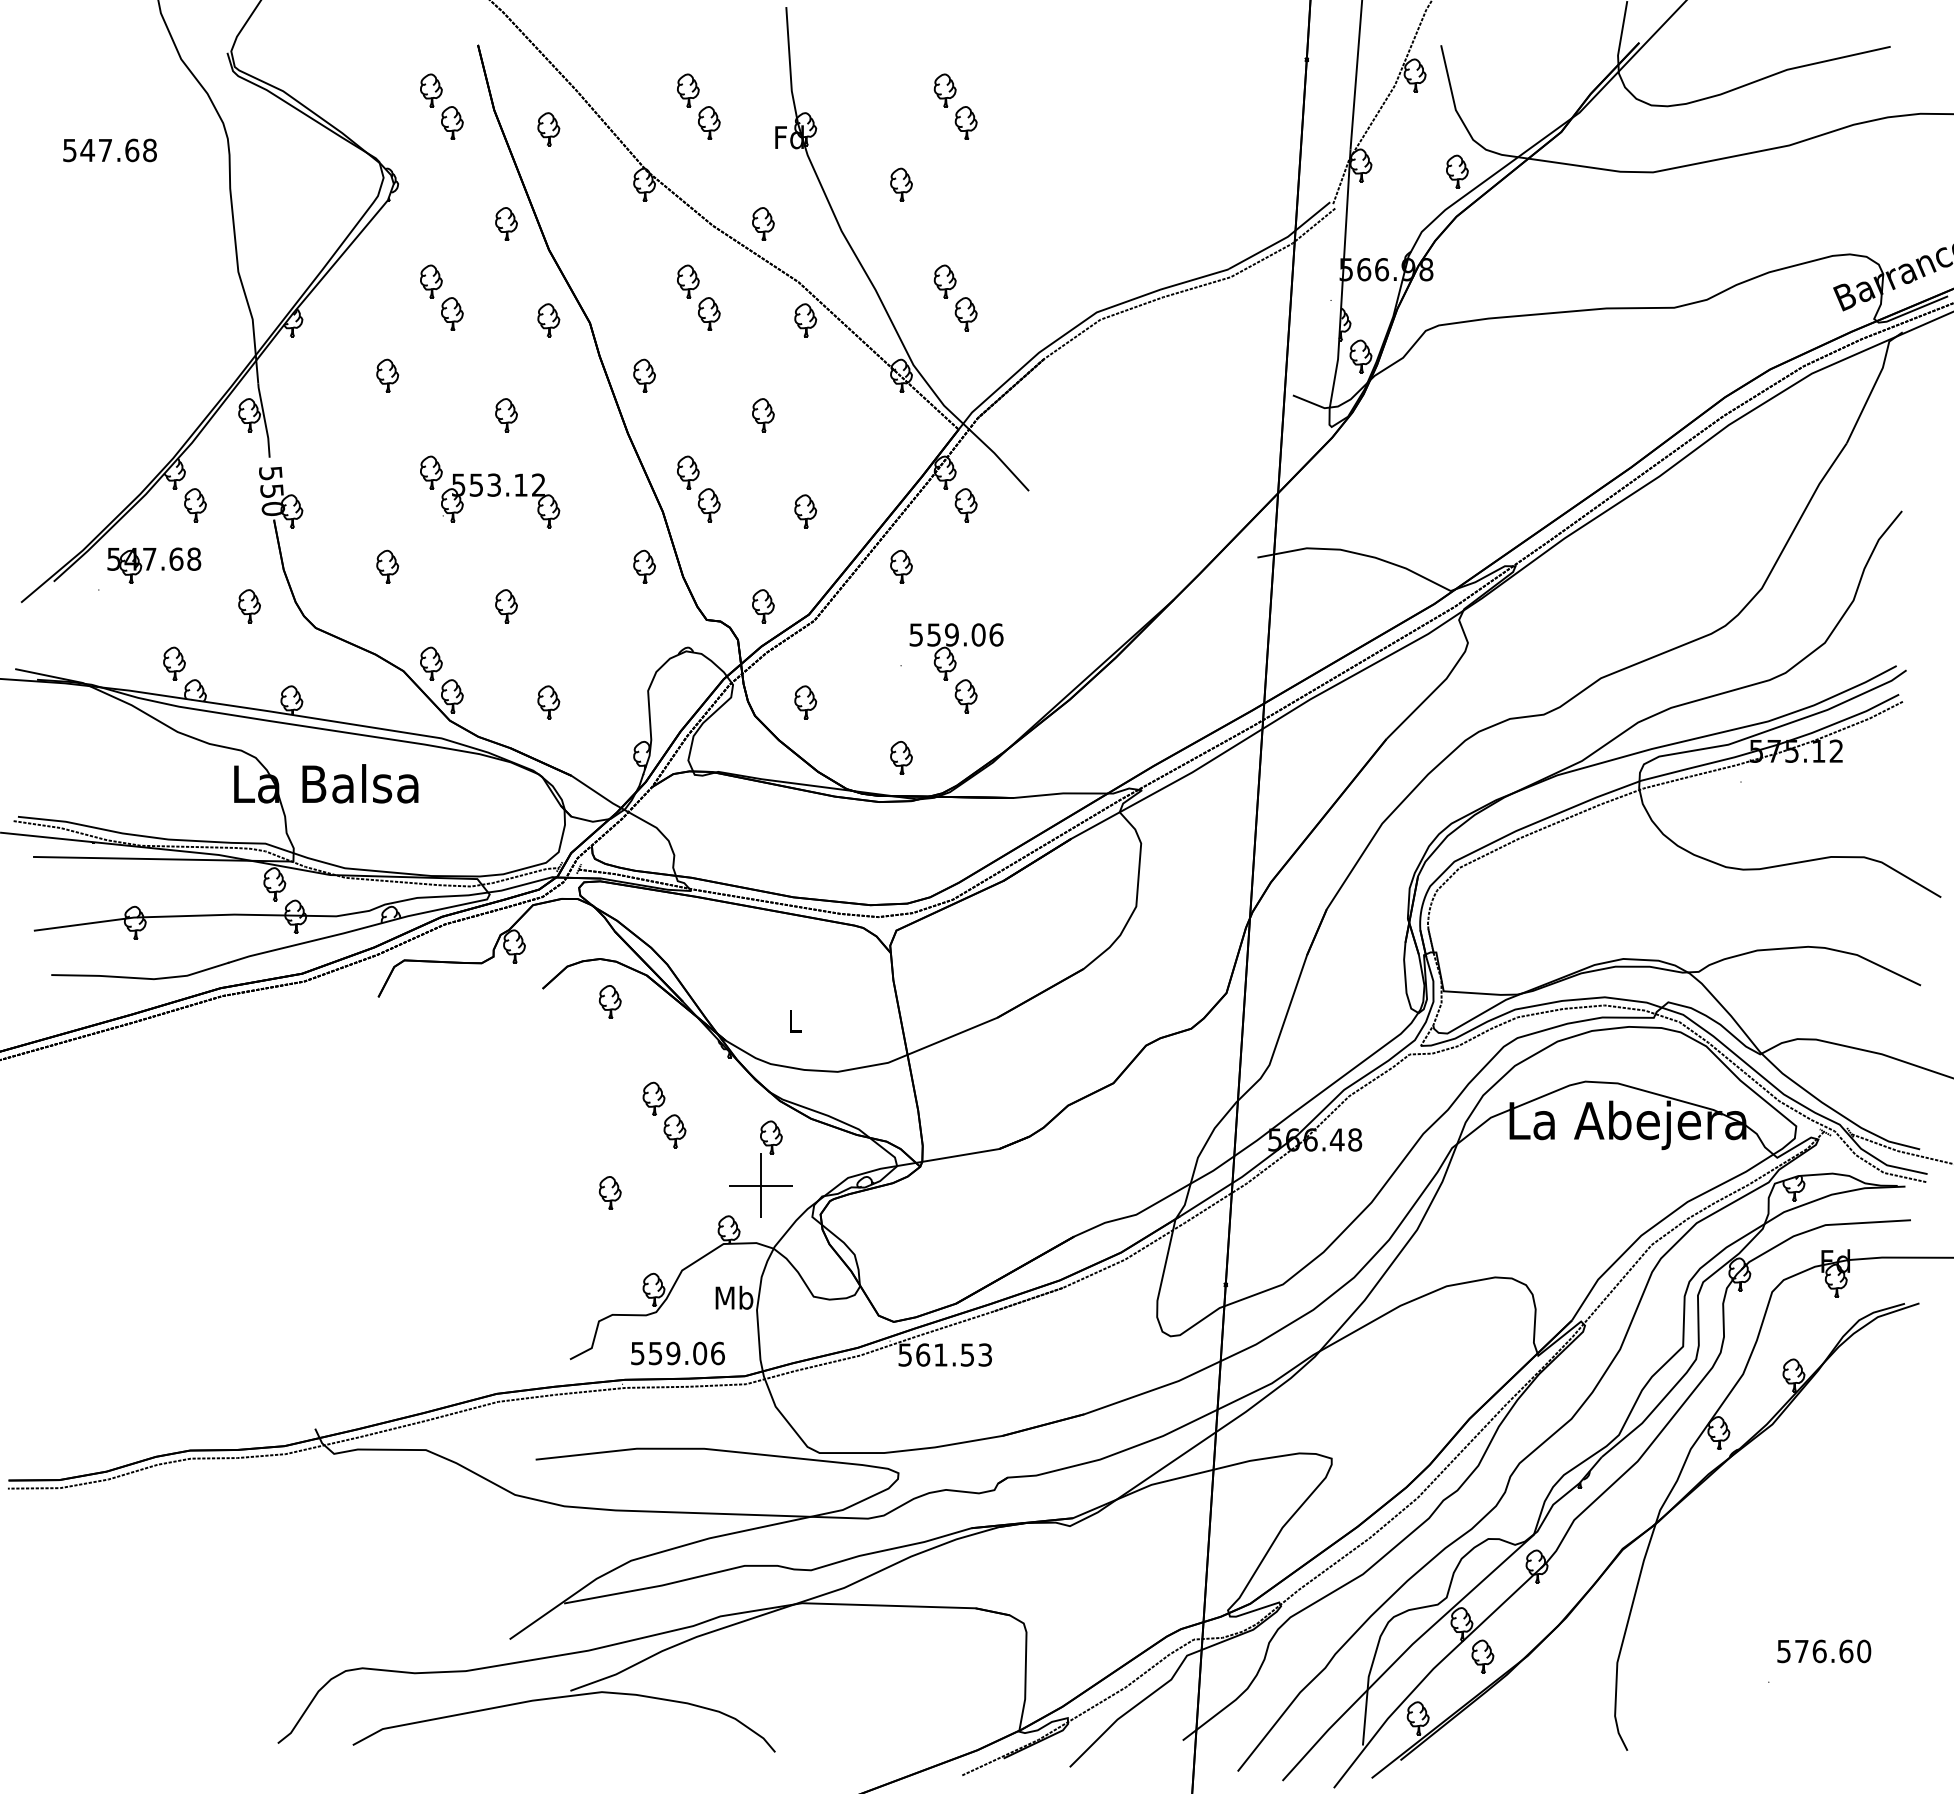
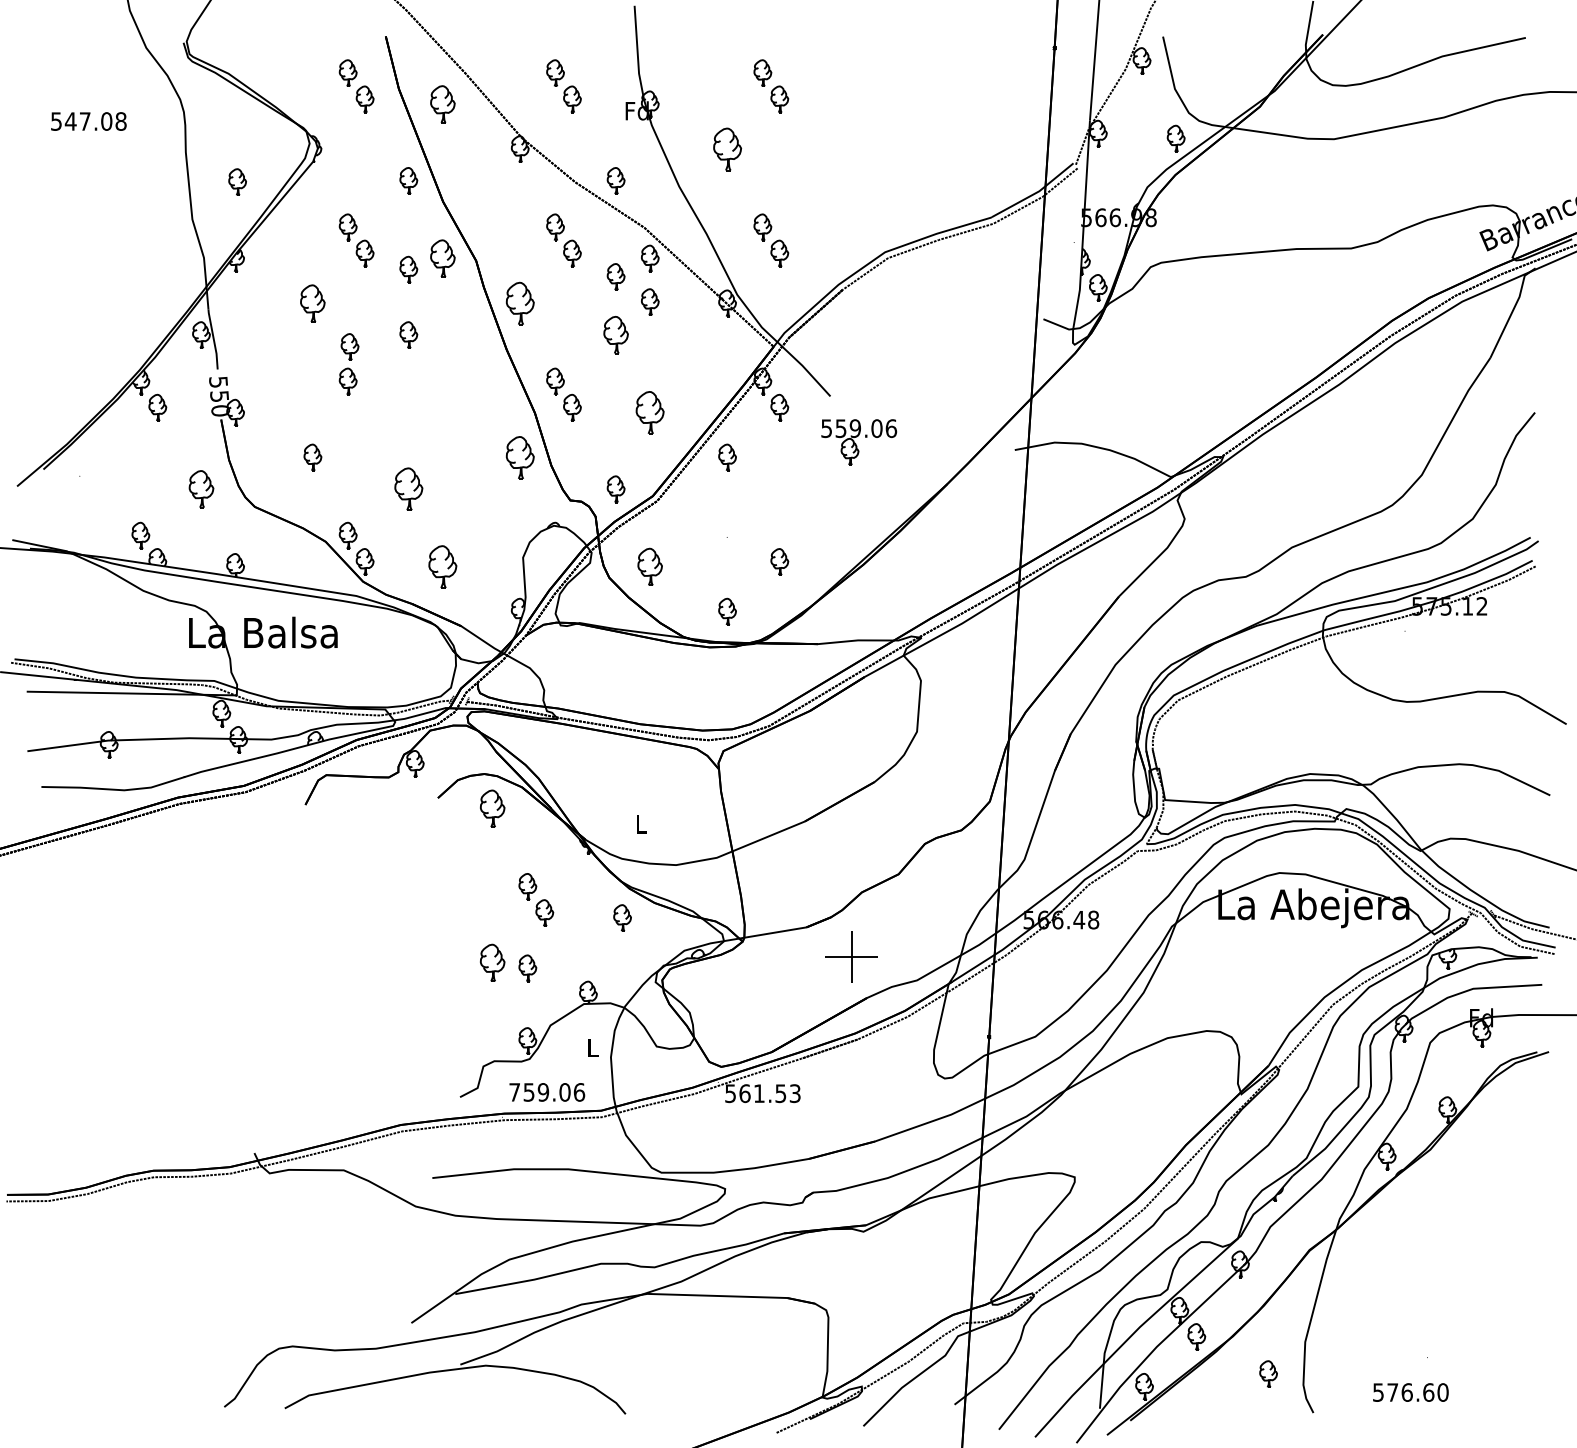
part: (548, 129) -> (442, 104), size x1.4
text: (132, 149) -> (106, 120), 547.68 -> 547.08
part: (901, 184) -> (727, 149), size x1.6
part: (294, 225) -> (237, 182), added
part: (548, 320) -> (442, 258), size x1.4
part: (506, 334) -> (408, 270), added
part: (763, 342) -> (616, 276), added
part: (805, 374) -> (650, 302), added
part: (387, 375) -> (312, 303), size x1.4
part: (644, 375) -> (520, 303), size x1.6
part: (763, 415) -> (616, 335), size x1.4
part: (433, 429) -> (349, 346), added
part: (500, 500) -> (403, 404), removed
part: (805, 511) -> (650, 412), size x1.6
part: (154, 565) -> (124, 456), removed
part: (644, 566) -> (520, 457), size x1.6
part: (249, 606) -> (201, 489), size x1.4
part: (506, 606) -> (408, 489), size x1.6
part: (956, 651) -> (859, 441), moved
part: (548, 702) -> (442, 567), size x1.6
part: (805, 702) -> (650, 567), size x1.4
part: (609, 1001) -> (491, 808), size x1.4
part: (760, 1185) -> (851, 956), moved
part: (609, 1192) -> (491, 962), size x1.4
part: (653, 1199) -> (527, 968), added
text: (734, 1297) -> (592, 1047), Mb -> L
text: (637, 1353) -> (514, 1092), 559.06 -> 759.06
text: (1824, 1651) -> (1411, 1392), moved
part: (1571, 1702) -> (1268, 1374), added

